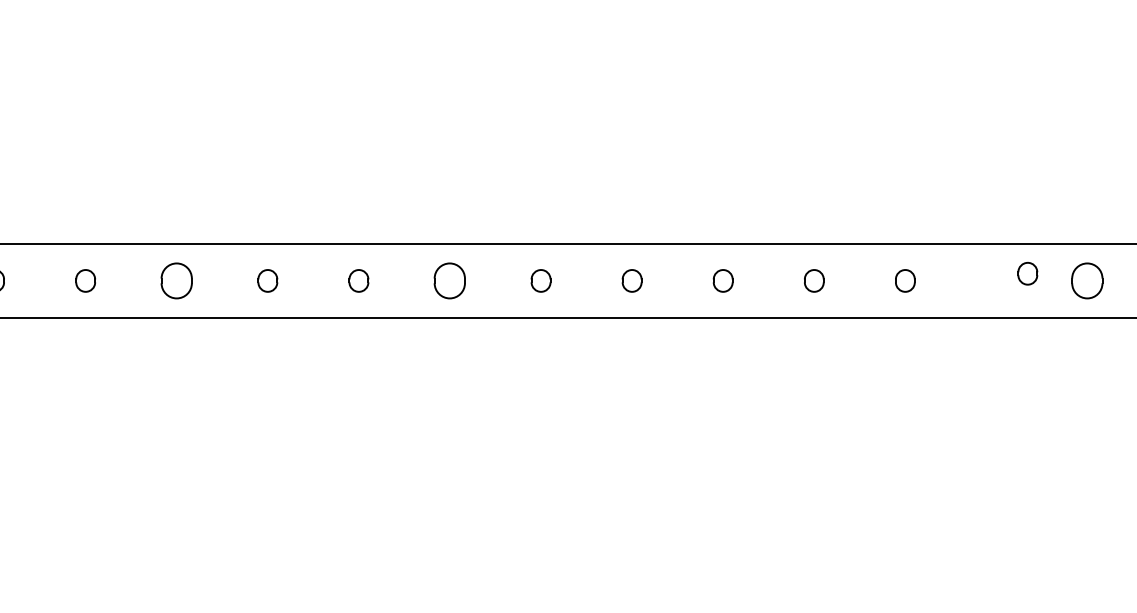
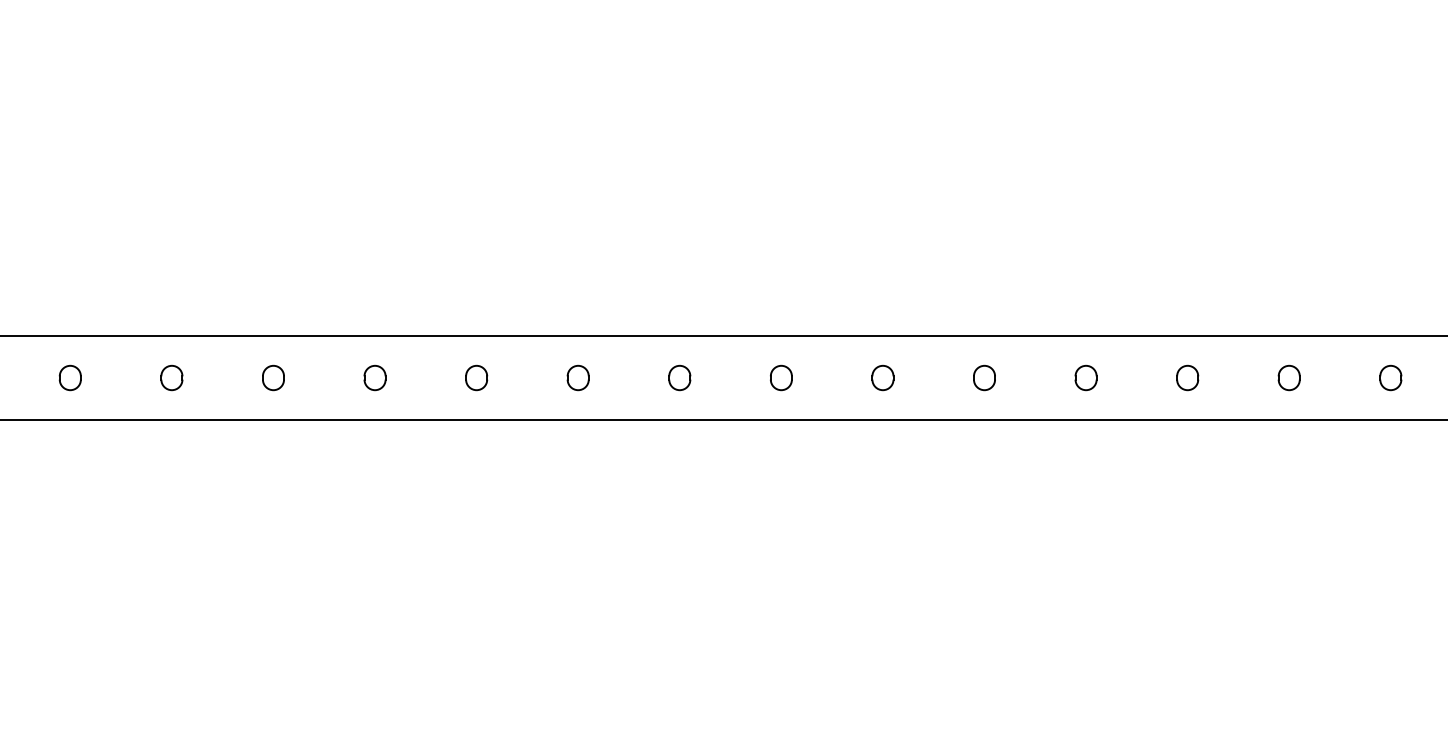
part: (1027, 273) -> (1085, 377), moved
part: (176, 280) -> (171, 377), size x0.62
part: (449, 280) -> (476, 377), size x0.62
part: (1087, 280) -> (1187, 377), size x0.62

